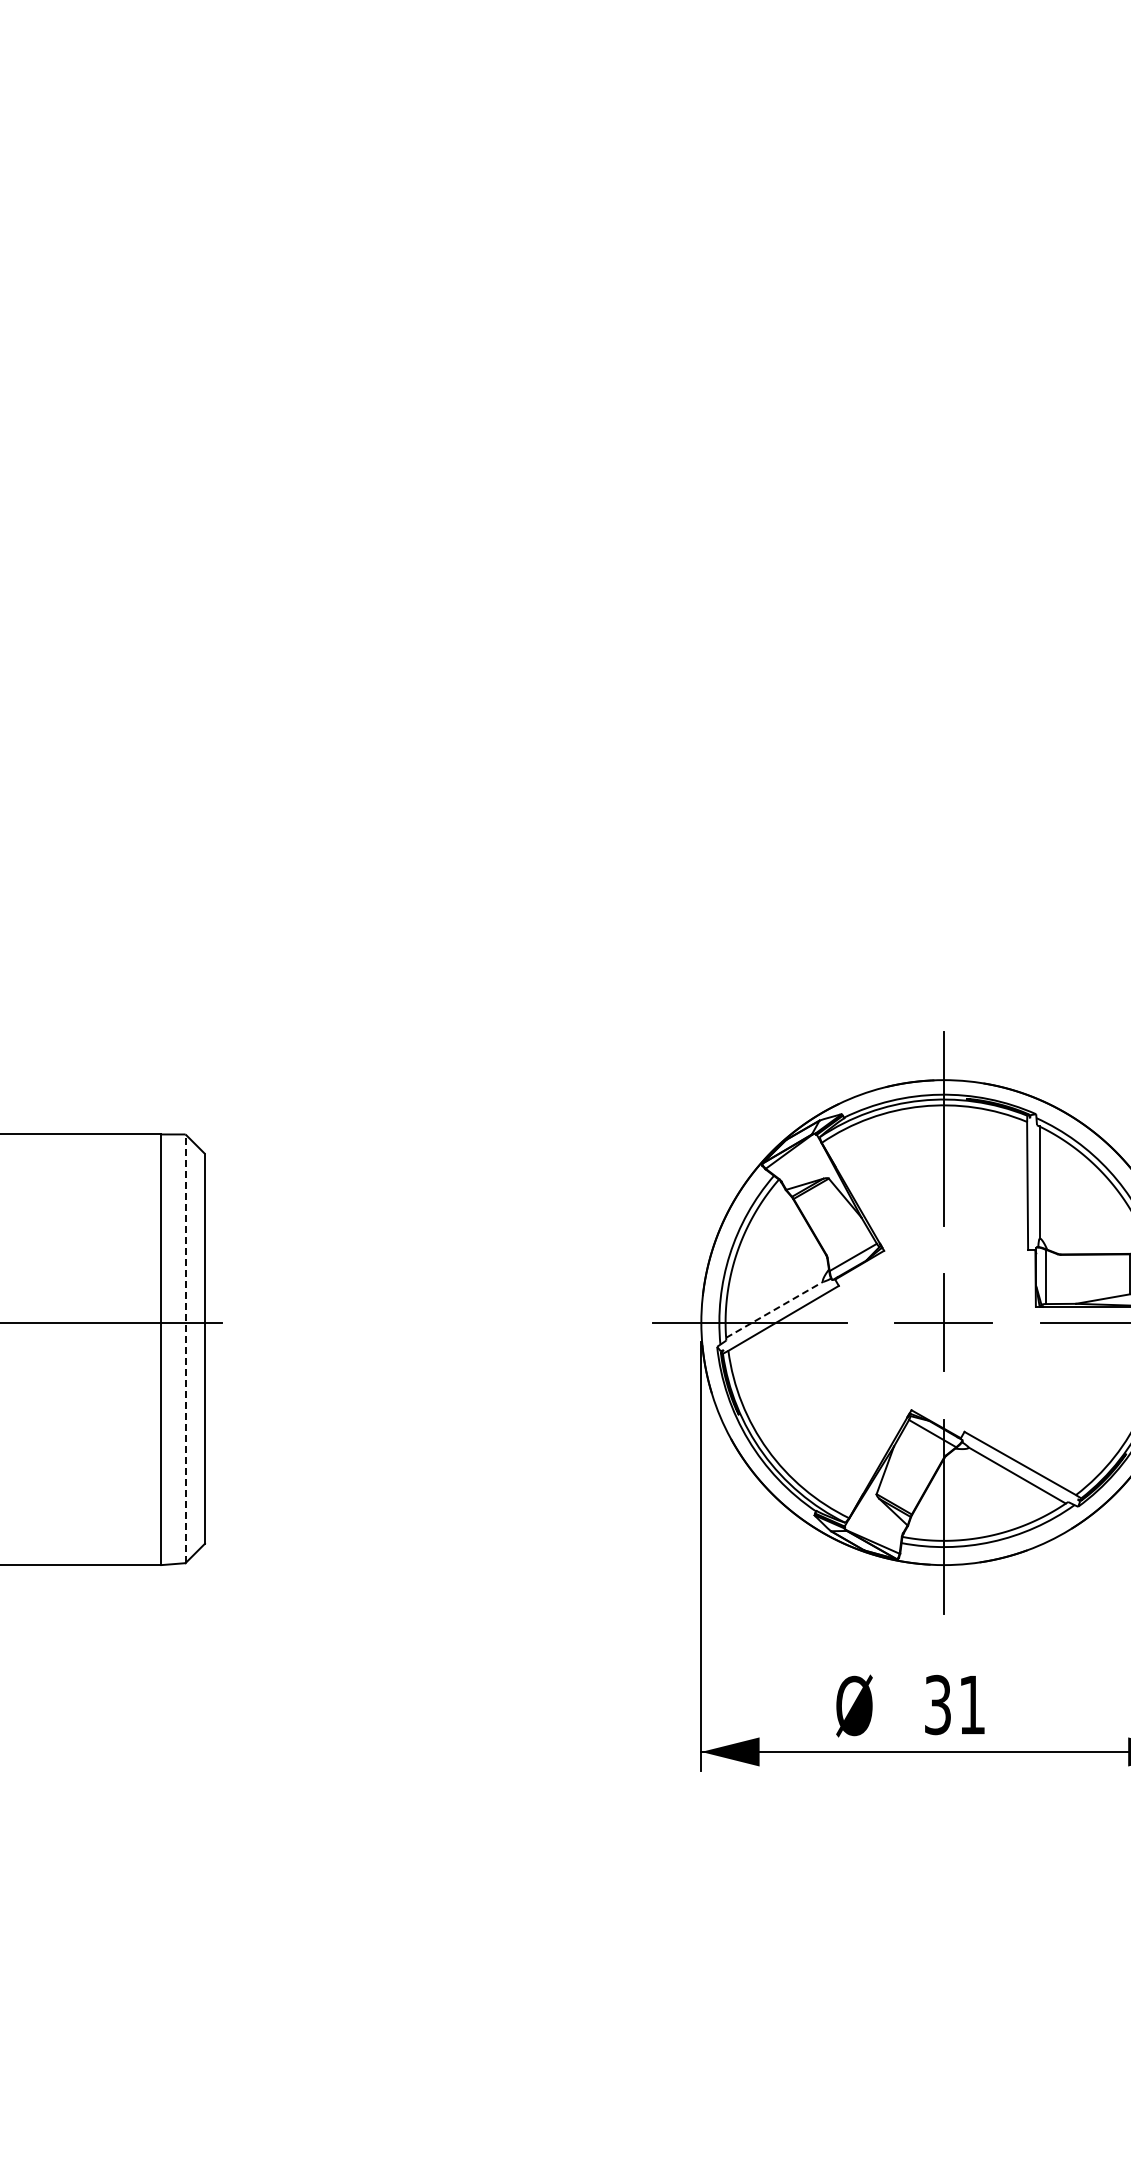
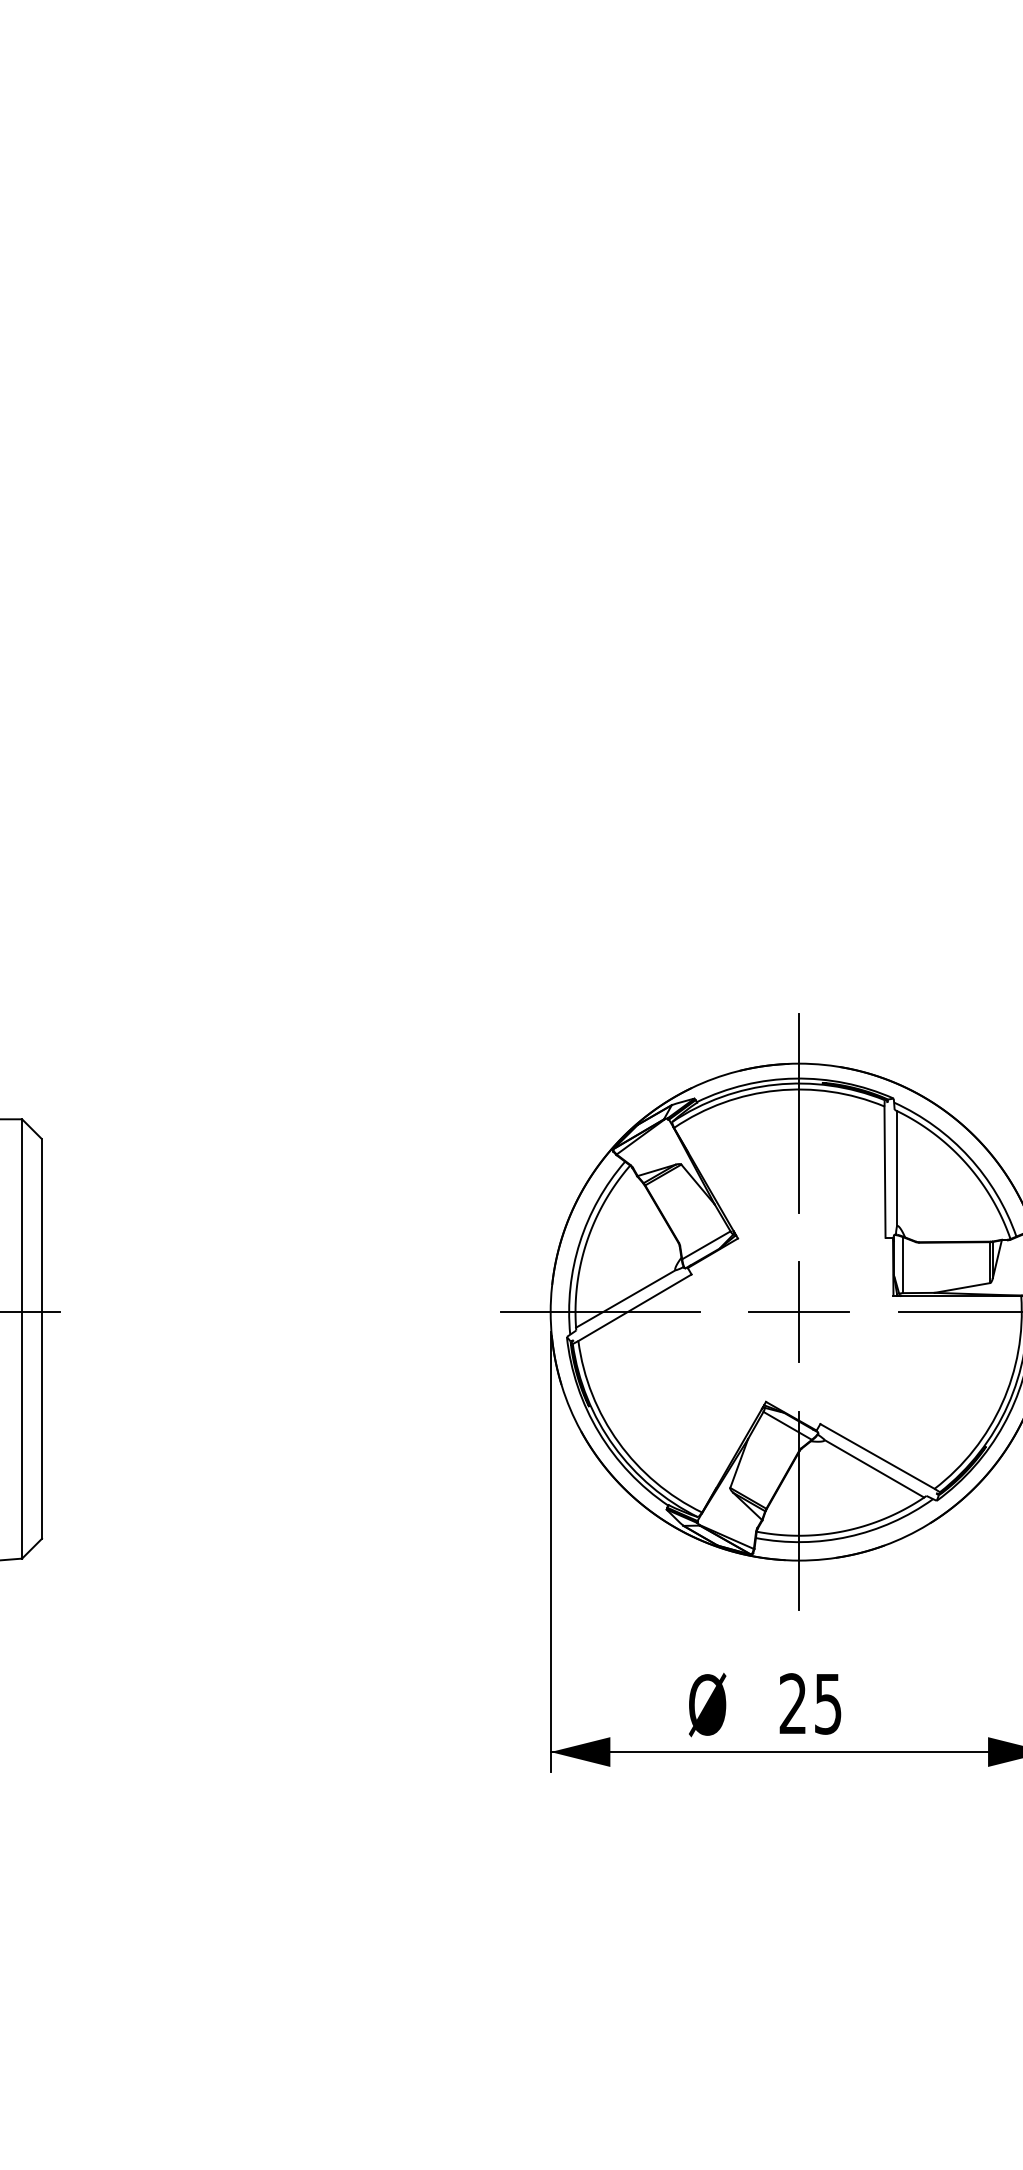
line: (775, 1309) -> (626, 1298), dashed -> solid
line: (185, 1348) -> (22, 1338), dashed -> solid
text: (954, 1705) -> (810, 1704), 31 -> 25

